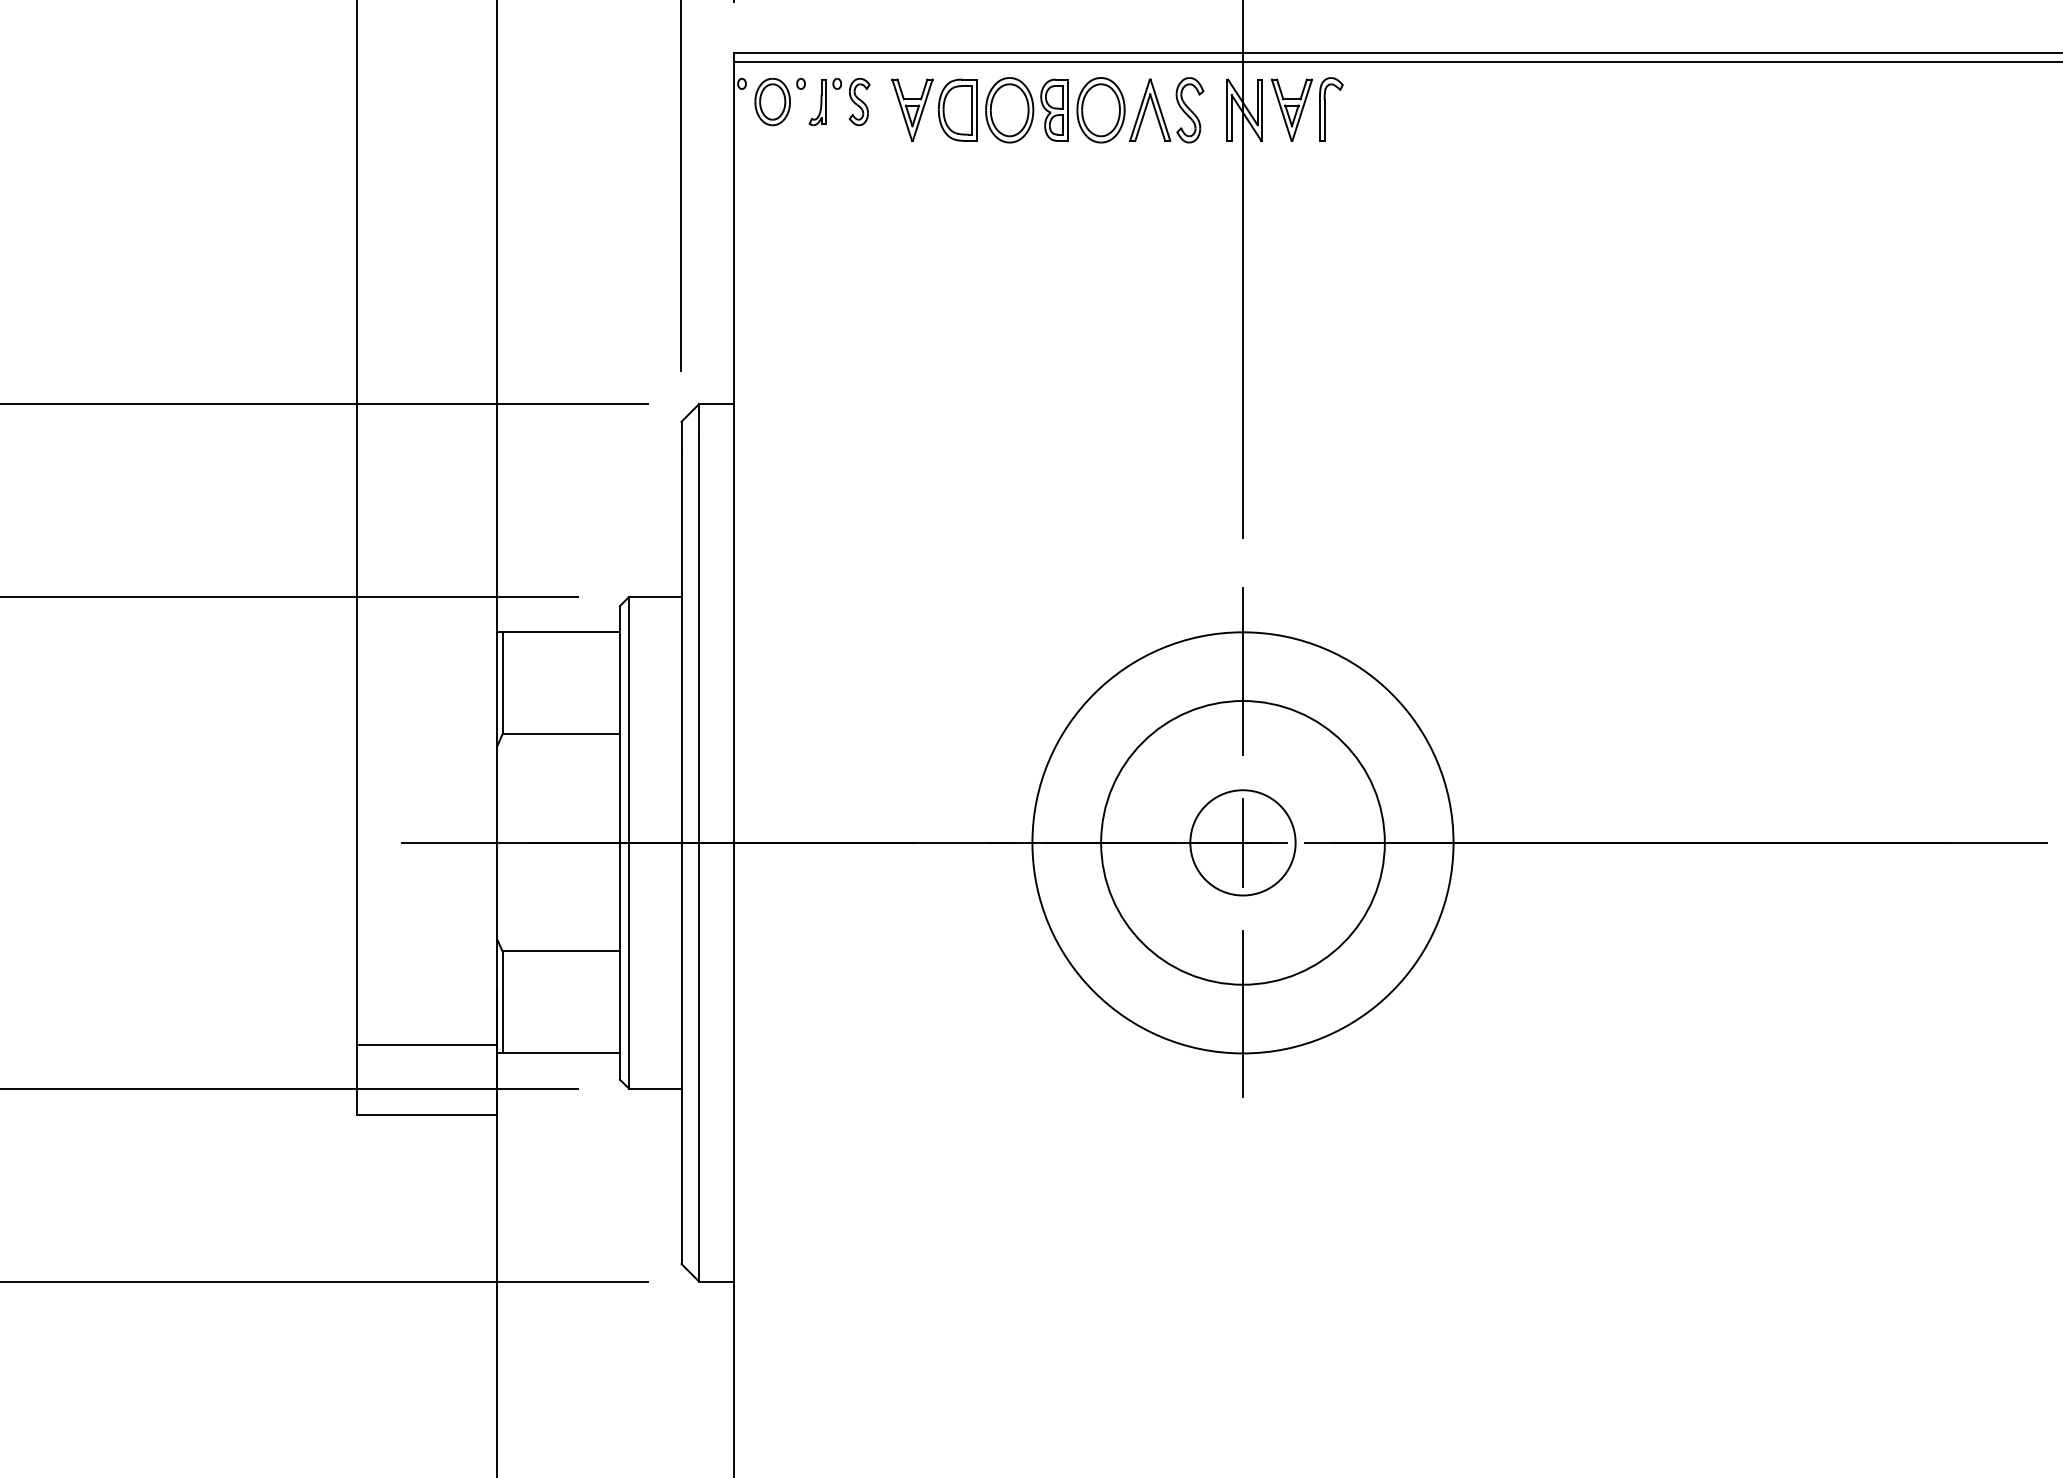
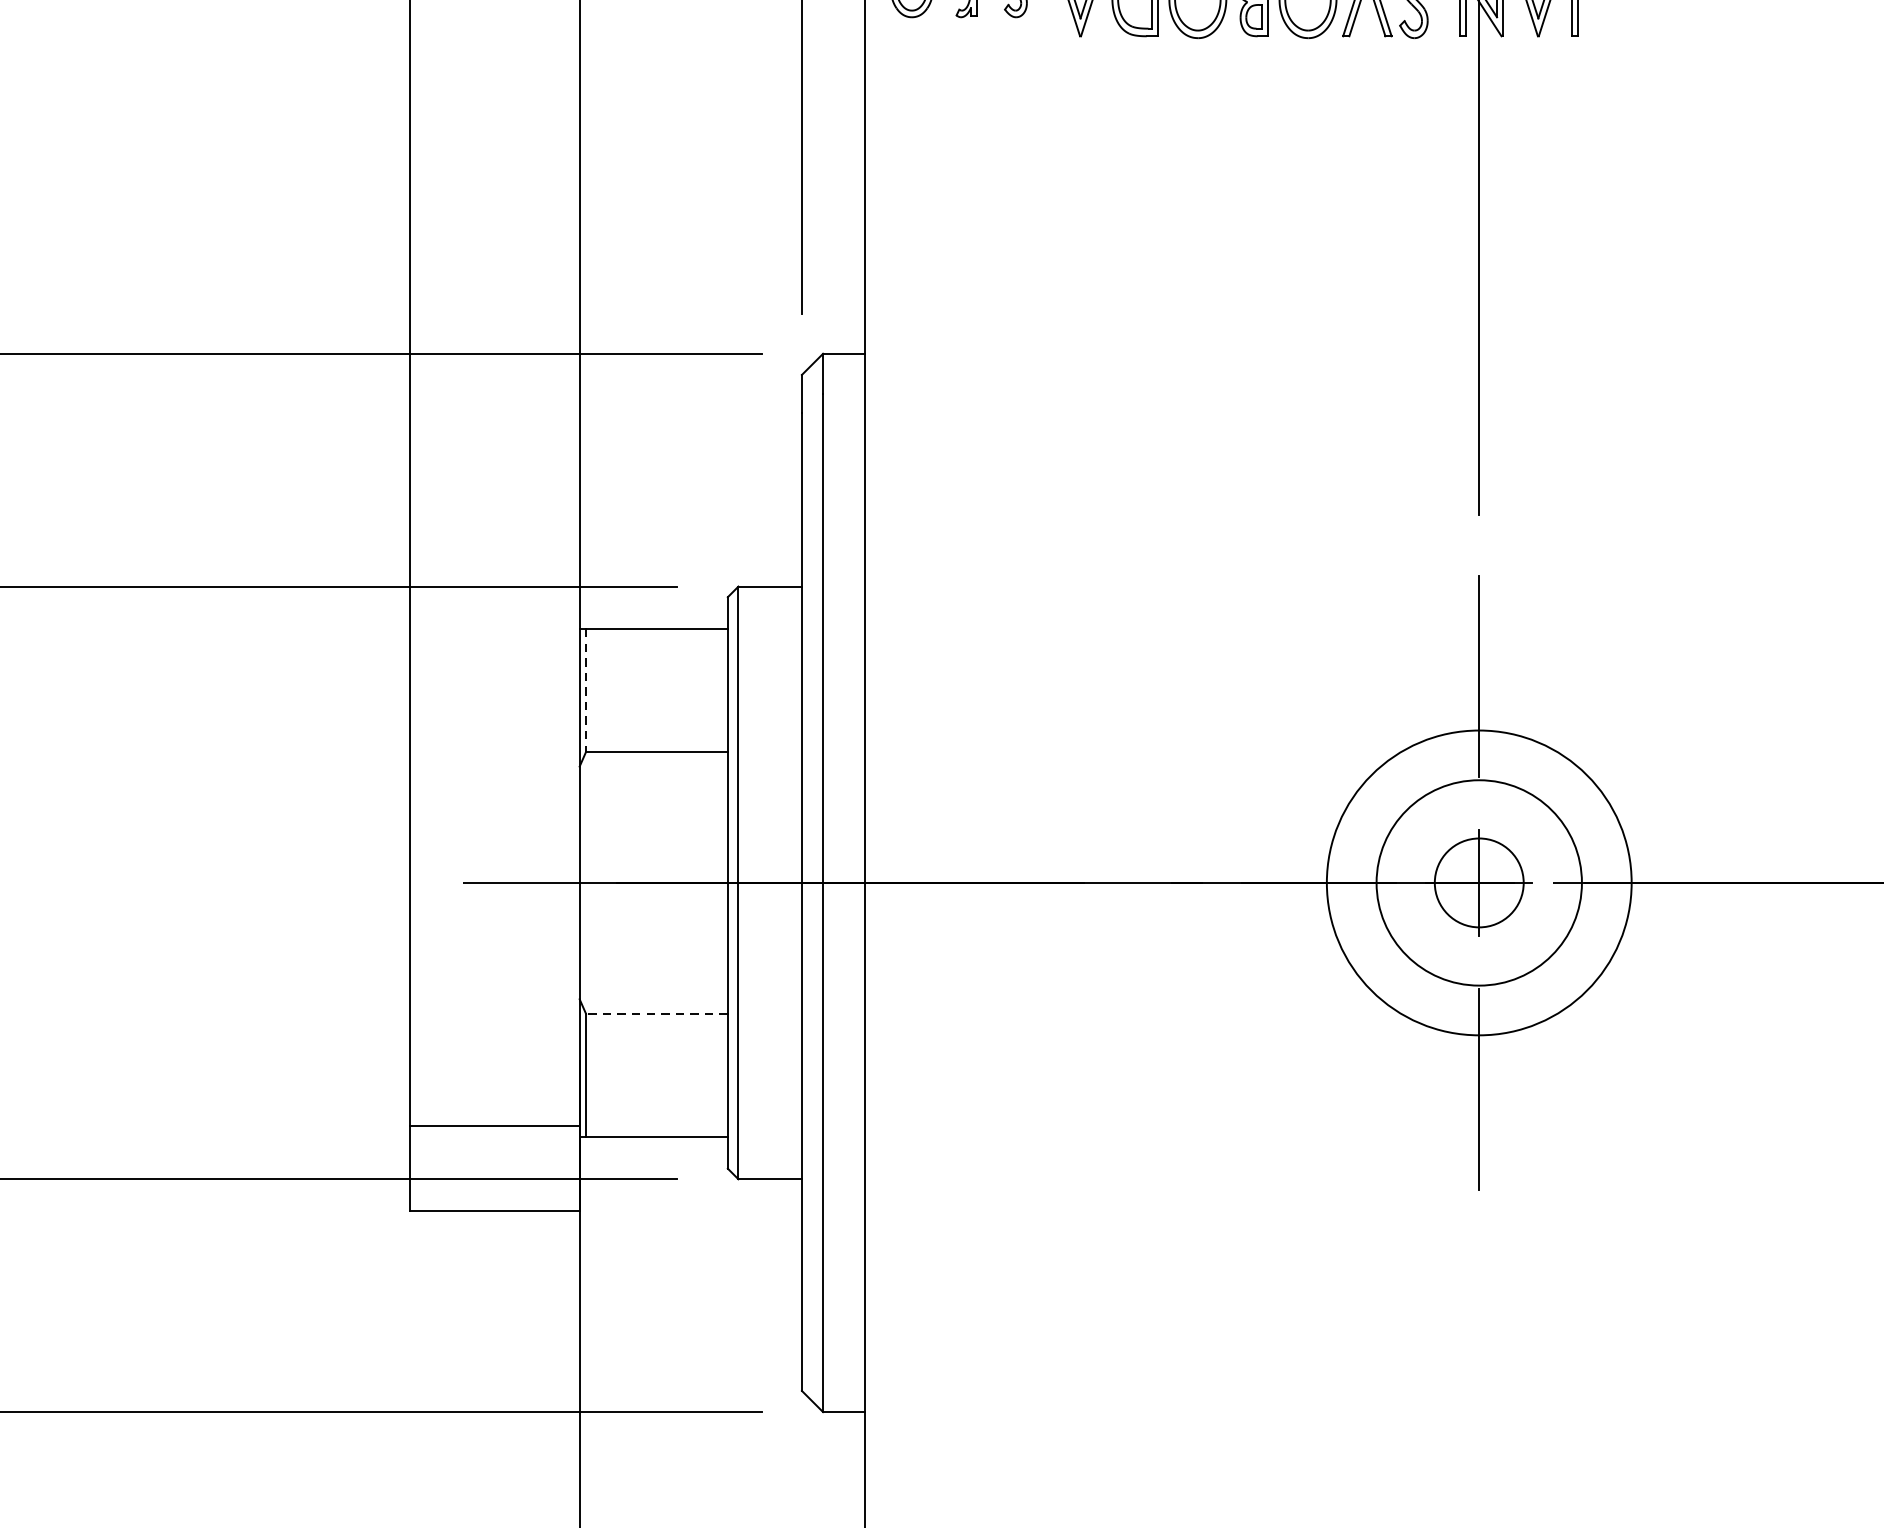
line: (502, 683) -> (586, 690), solid -> dashed
circle: (1242, 842) -> (1478, 882), size x0.6
circle: (1242, 842) -> (1478, 882), size x0.6
circle: (1242, 842) -> (1478, 882), size x0.7
line: (561, 951) -> (657, 1013), solid -> dashed

